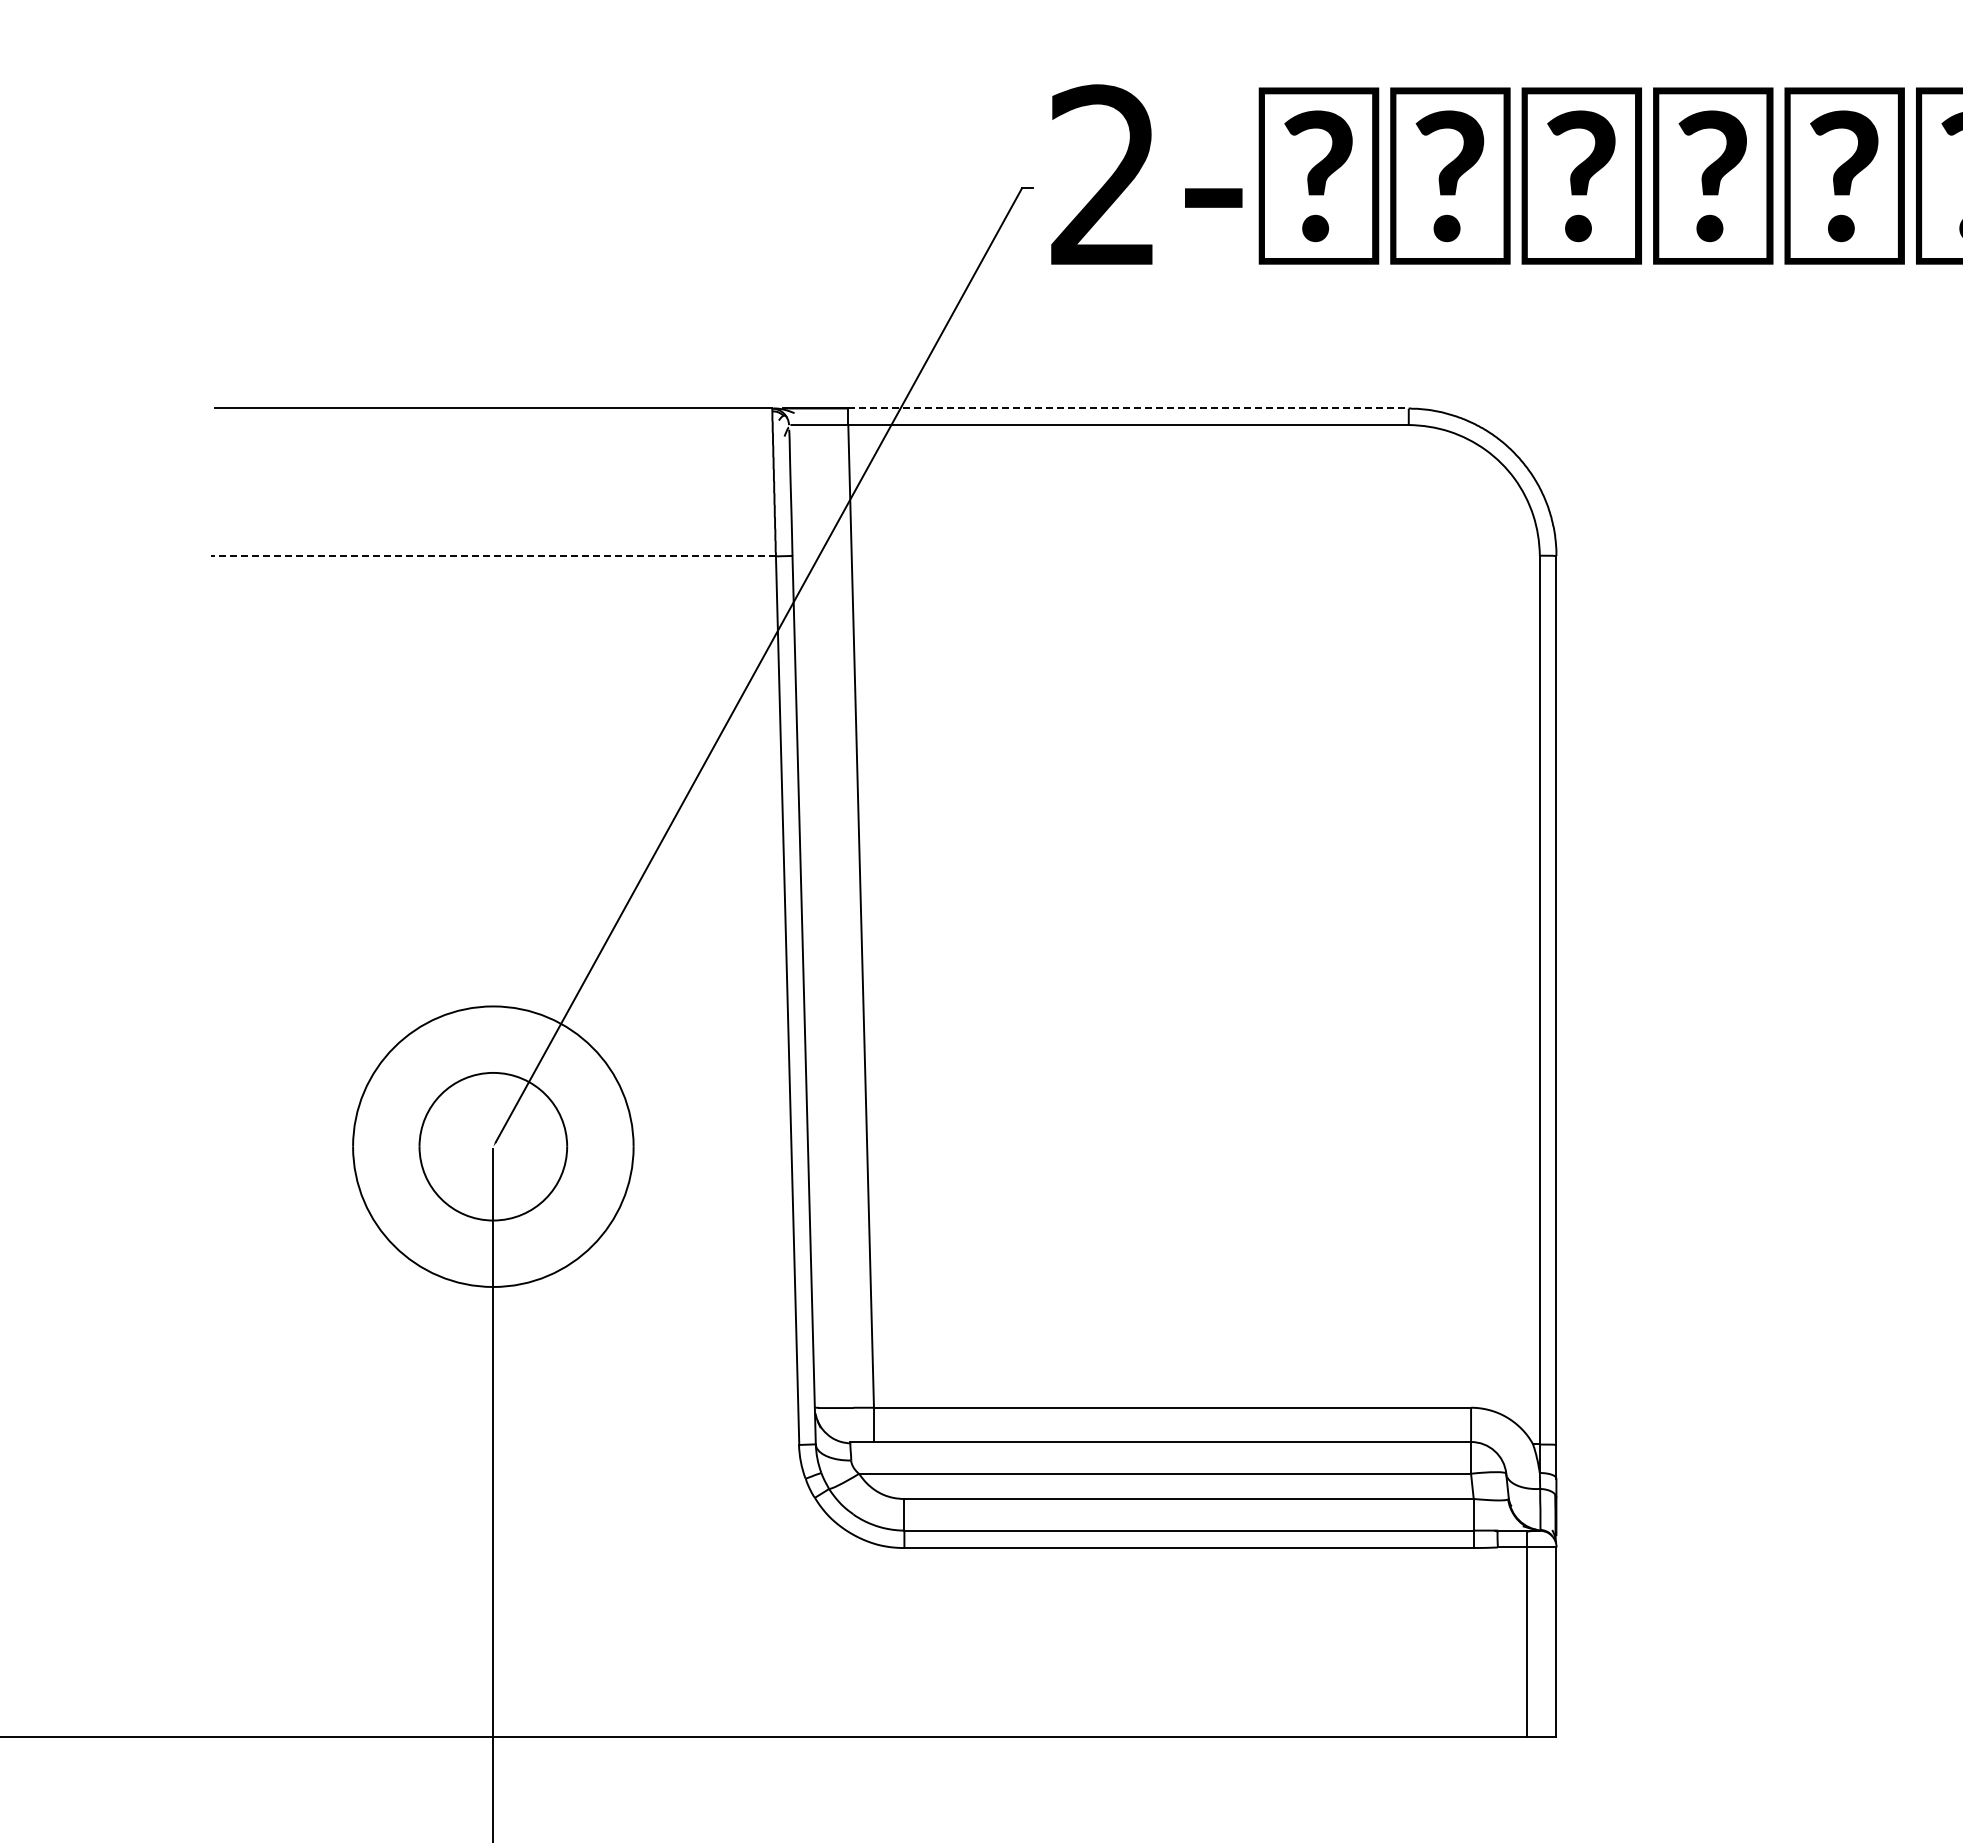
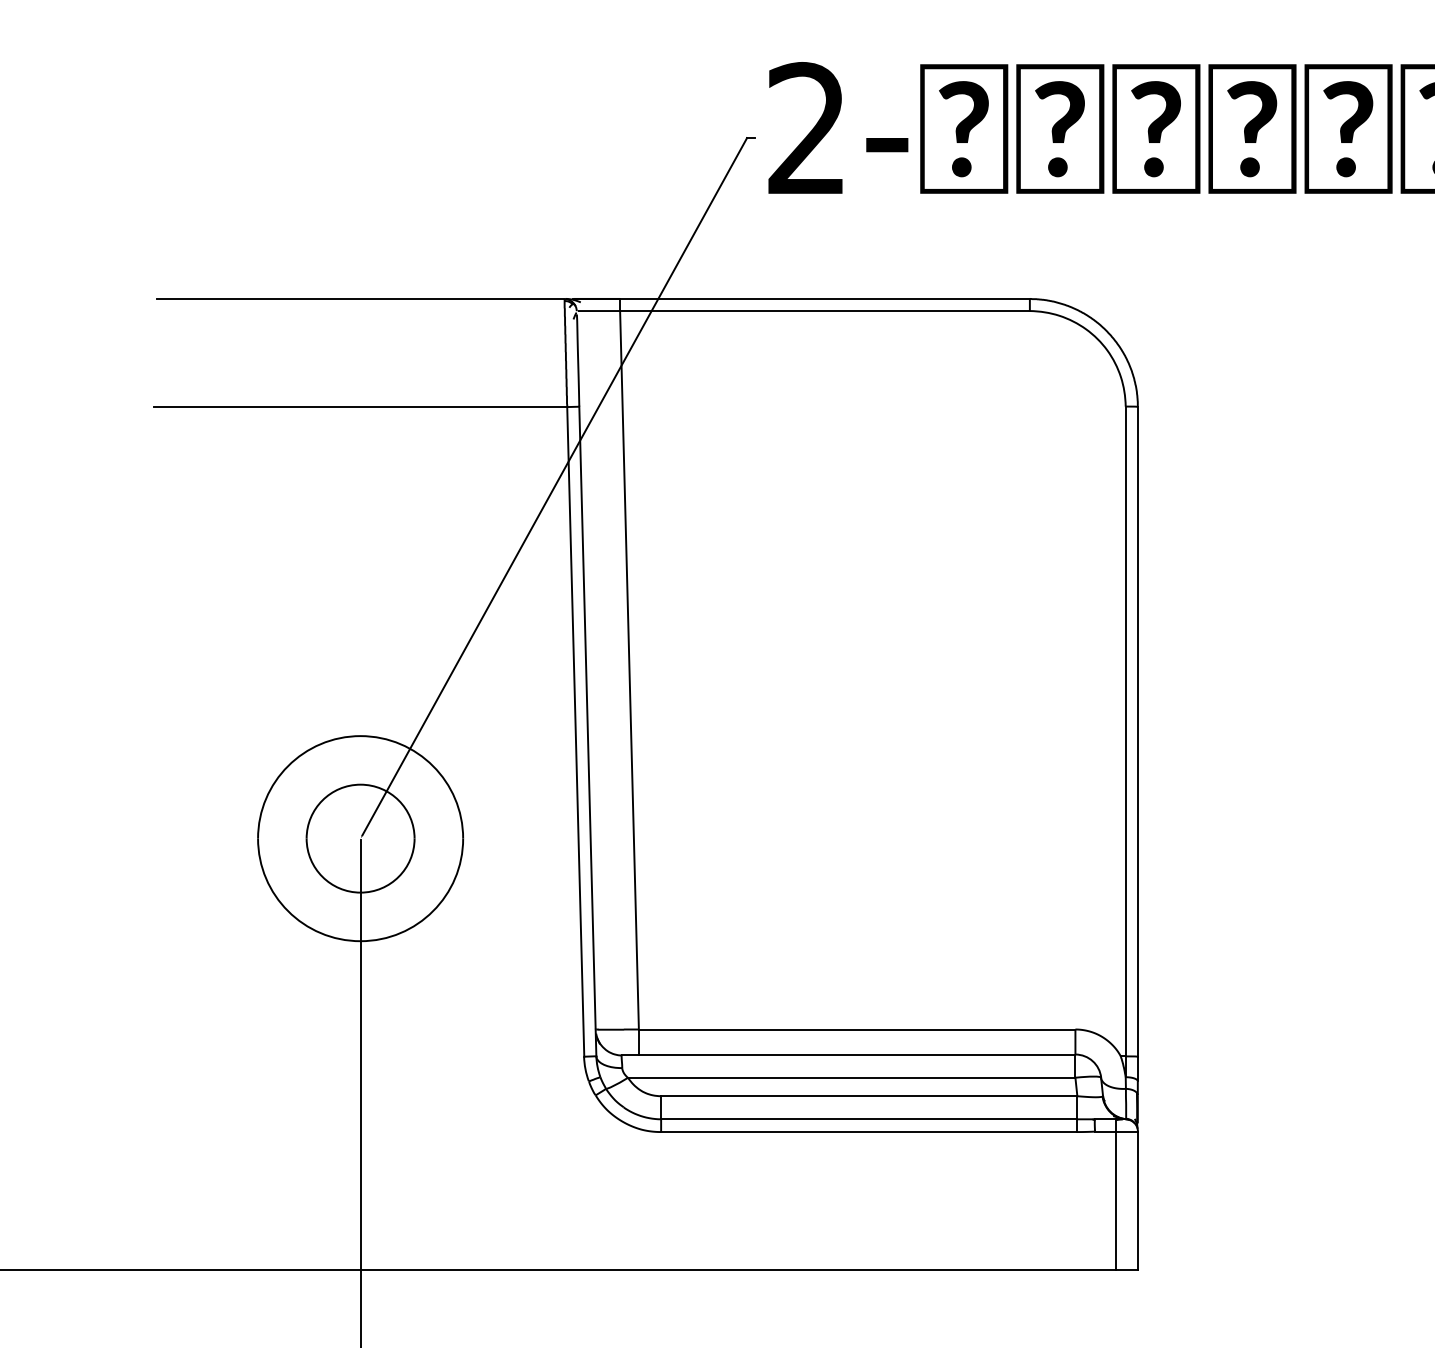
line: (1129, 408) -> (825, 298), dashed -> solid
line: (493, 556) -> (360, 407), dashed -> solid

